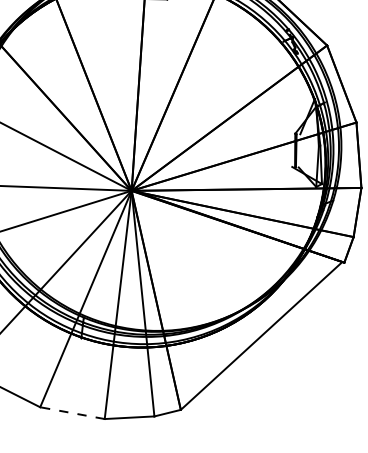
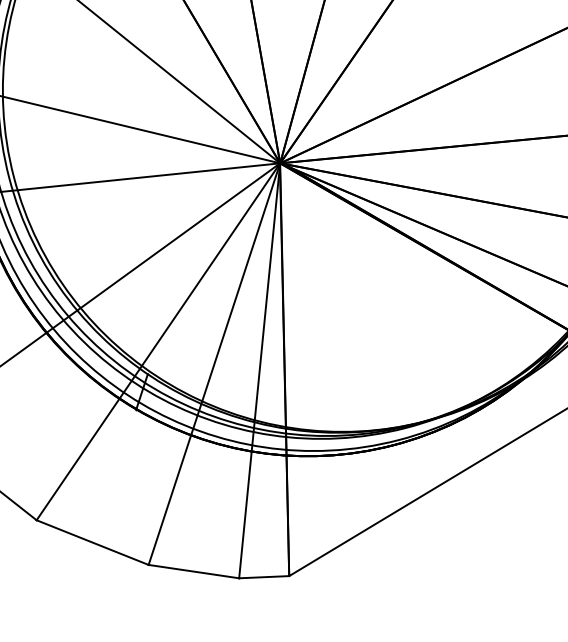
line: (72, 413) -> (92, 543), dashed -> solid

